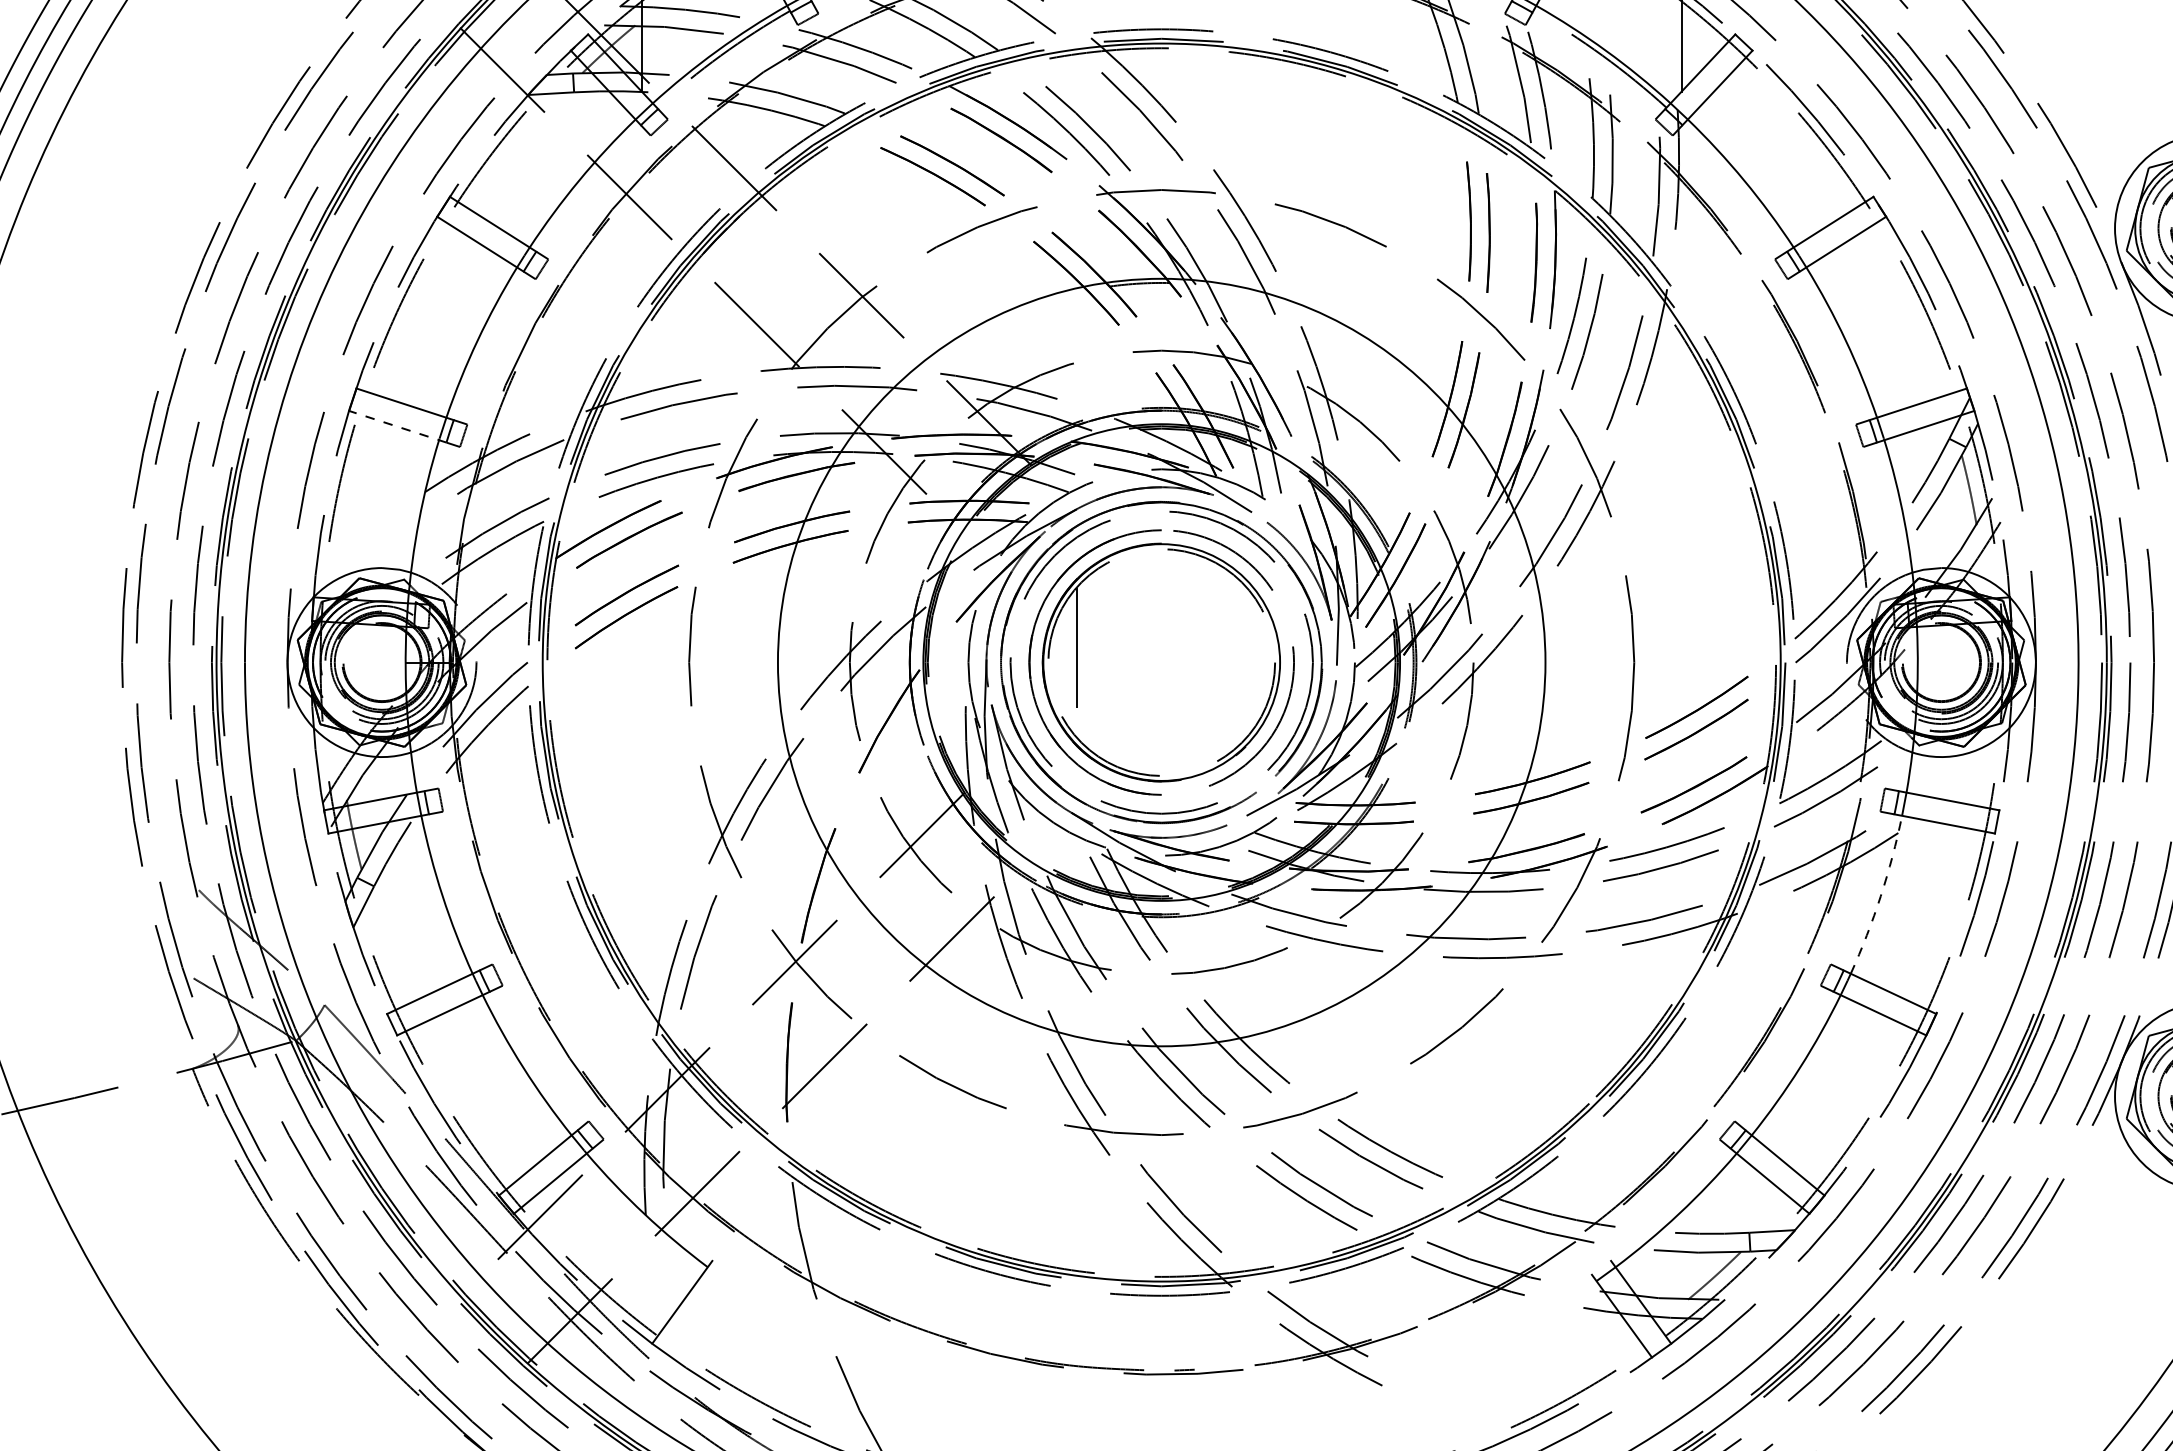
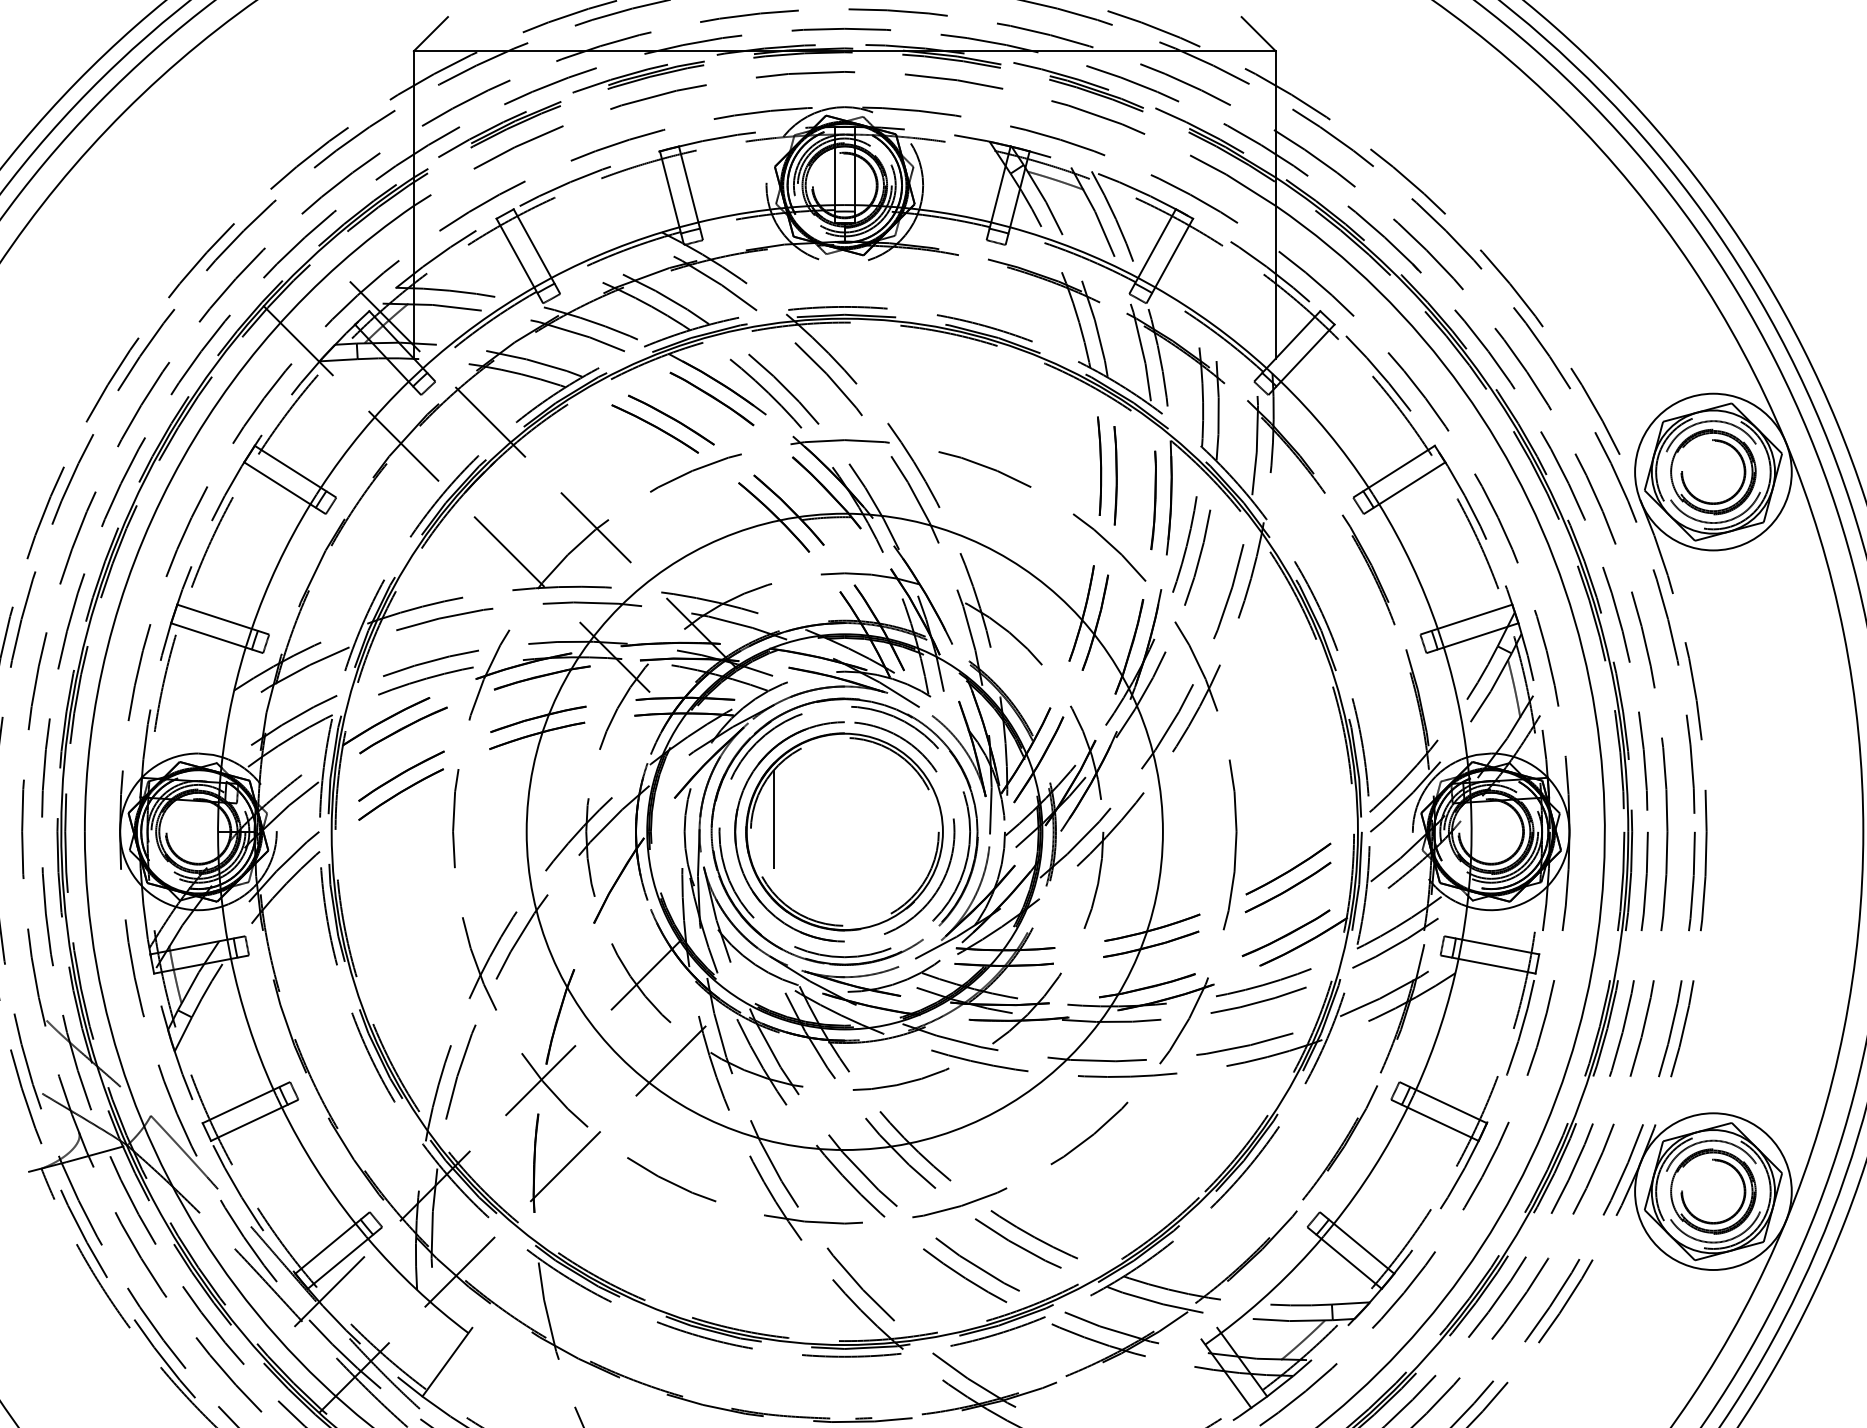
line: (397, 426) -> (211, 636), dashed -> solid
arc: (1880, 896) -> (1440, 1025), dashed -> solid

